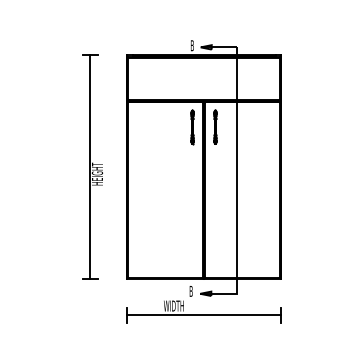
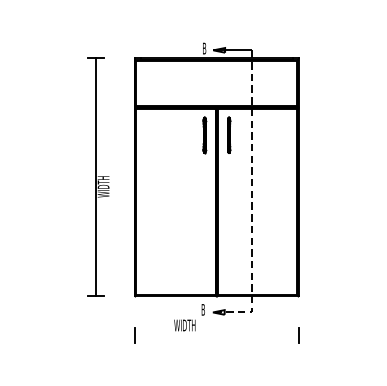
text: (97, 173) -> (103, 184), HEIGHT -> WIDTH
line: (237, 190) -> (252, 202), solid -> dashed
line: (203, 315) -> (216, 335), removed

